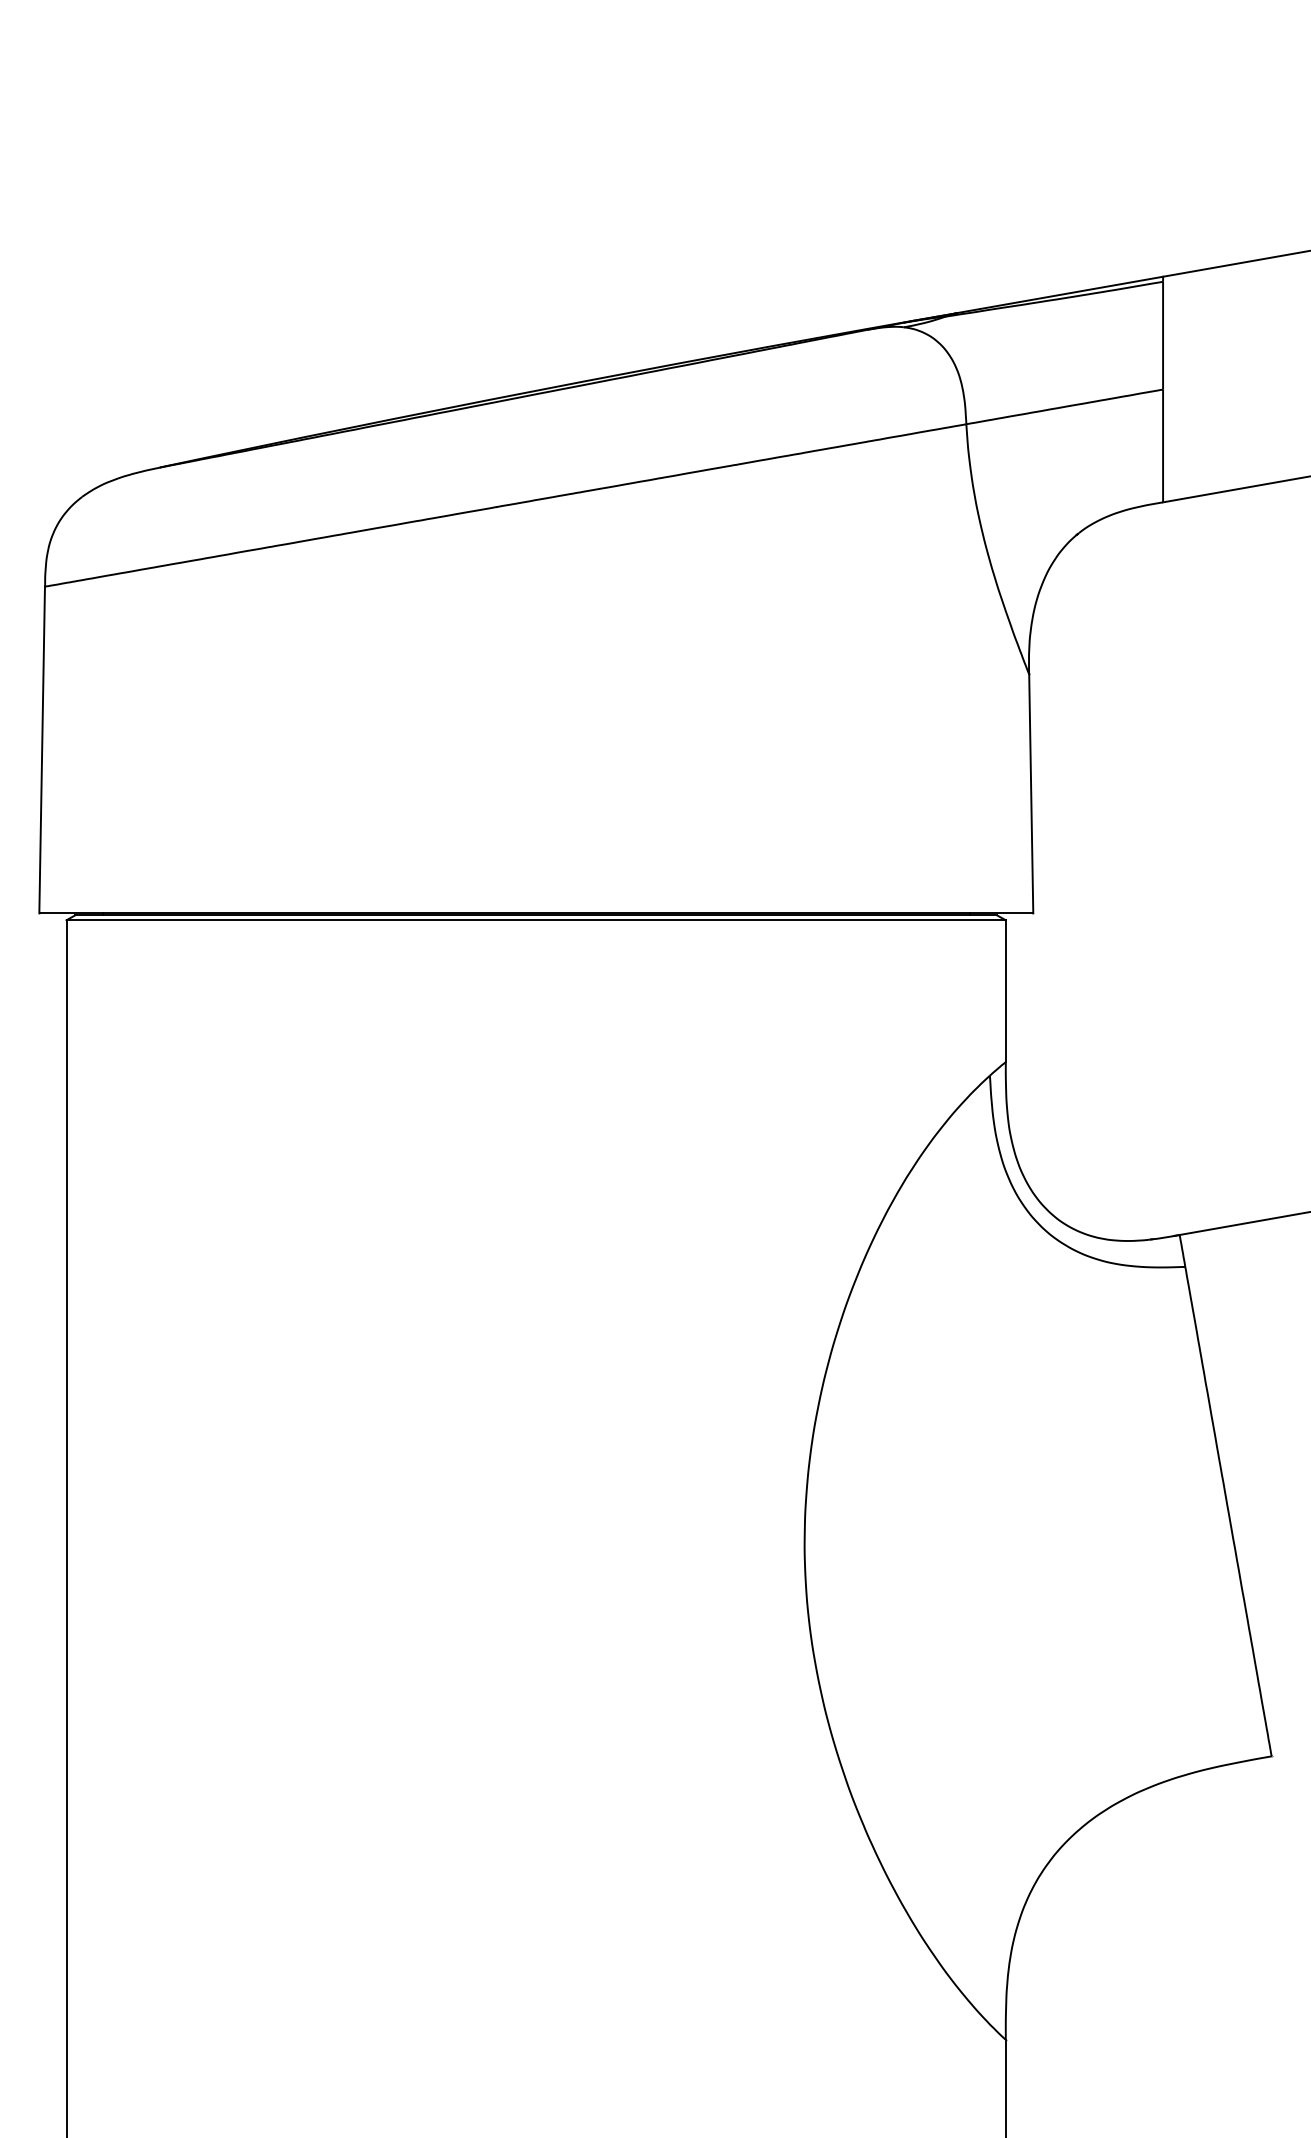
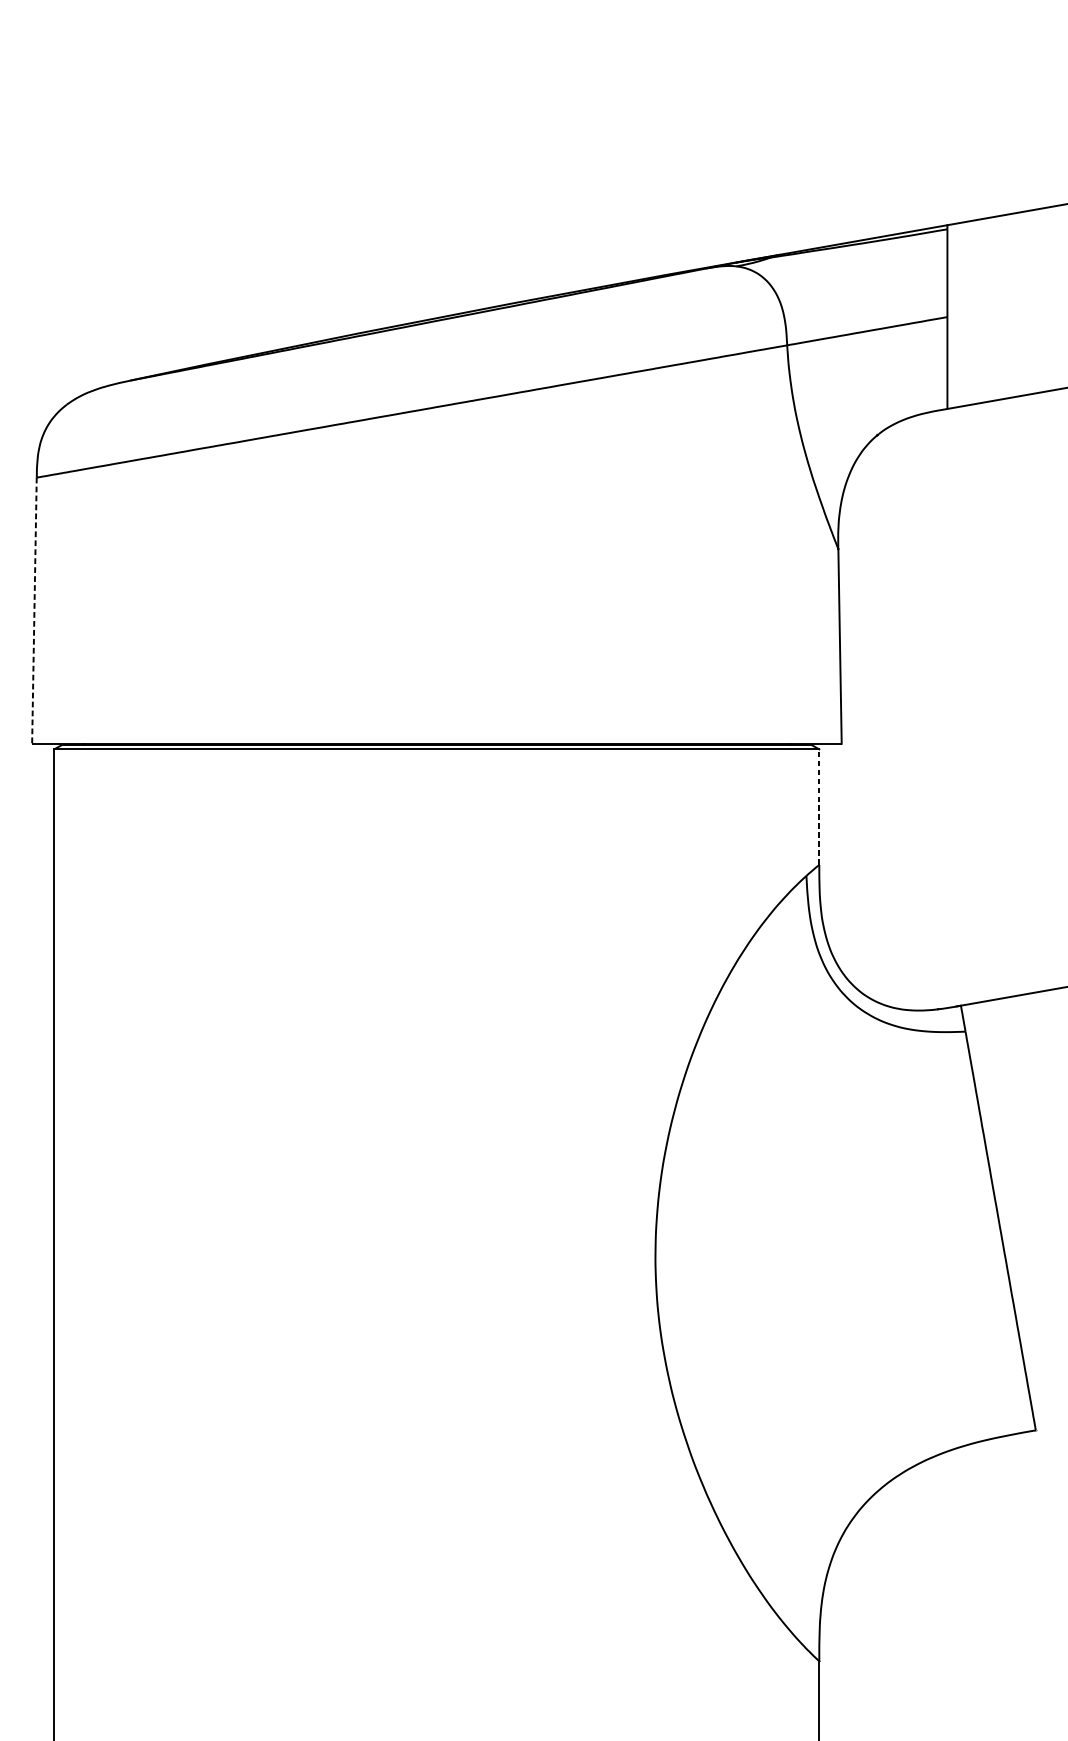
line: (42, 750) -> (34, 611), solid -> dashed
line: (1005, 991) -> (819, 807), solid -> dashed

